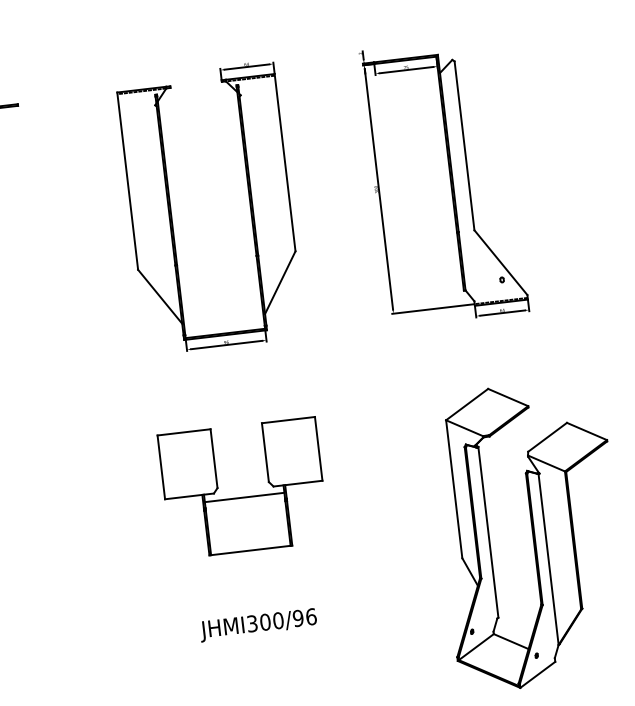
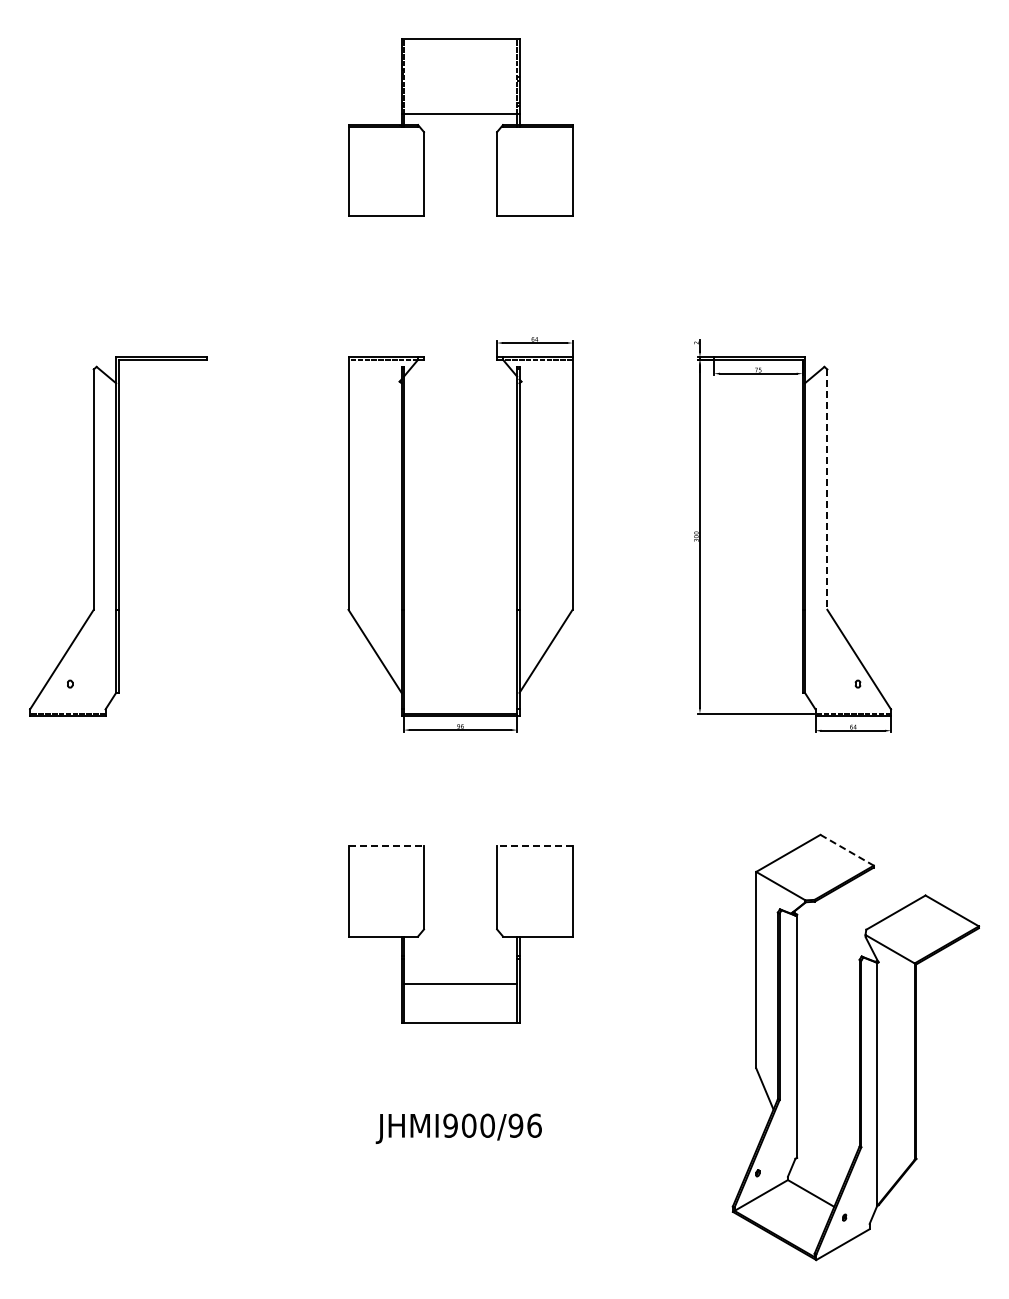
line: (464, 146) -> (827, 490), solid -> dashed
line: (508, 397) -> (847, 850), solid -> dashed
line: (288, 420) -> (534, 845), solid -> dashed
line: (184, 432) -> (386, 845), solid -> dashed
line: (244, 497) -> (460, 984), moved
text: (252, 623) -> (450, 1125), JHMI300/96 -> JHMI900/96

